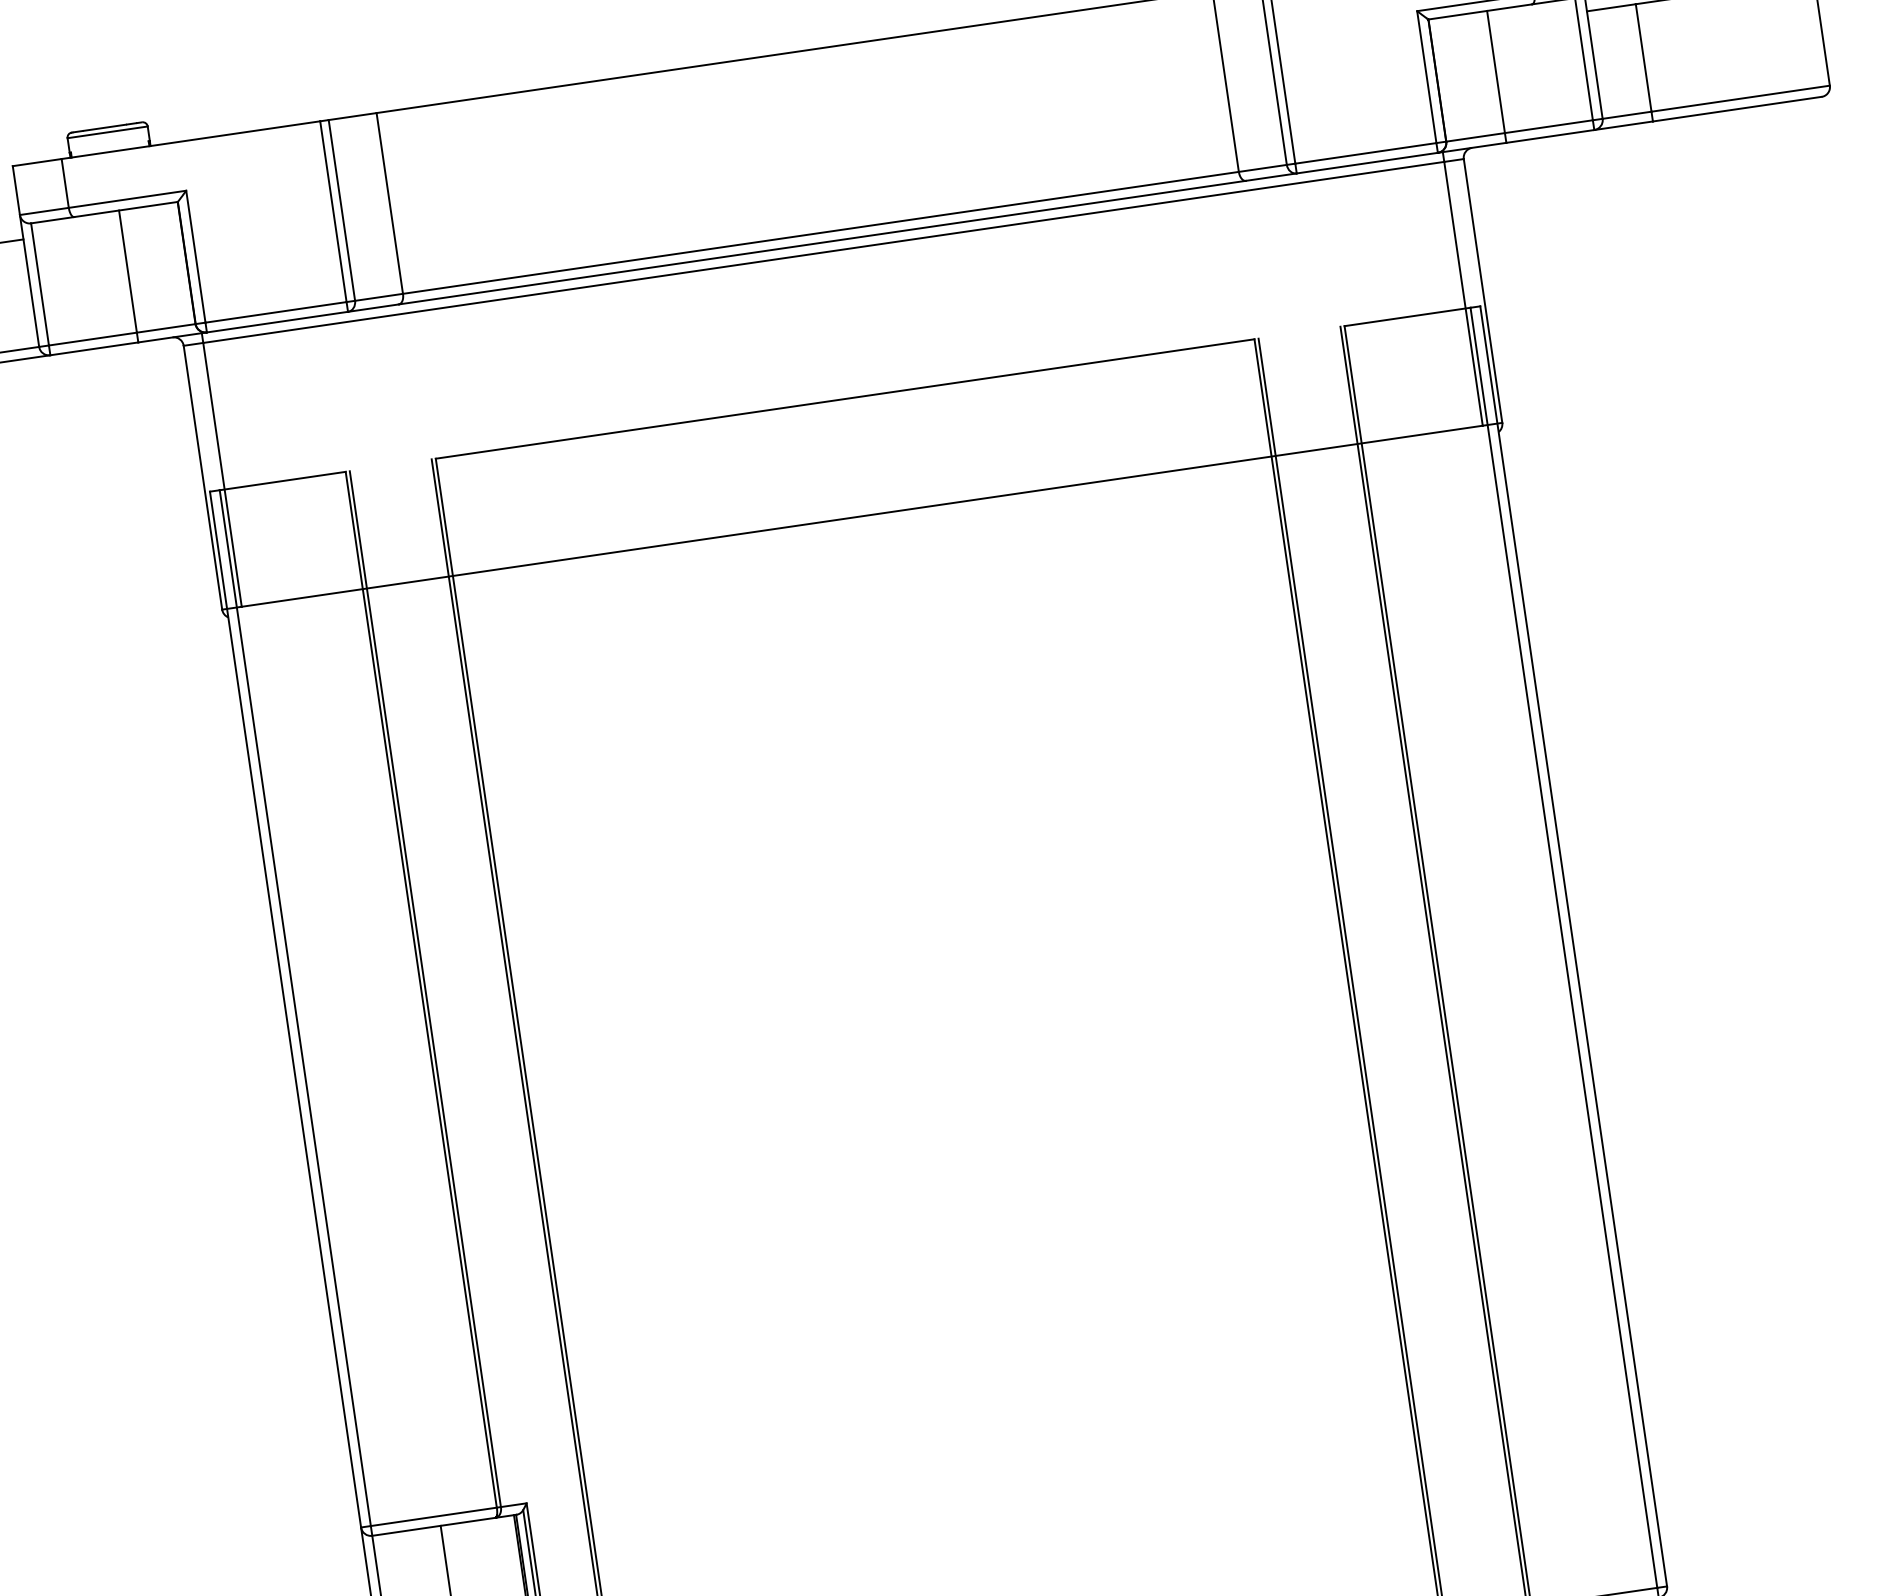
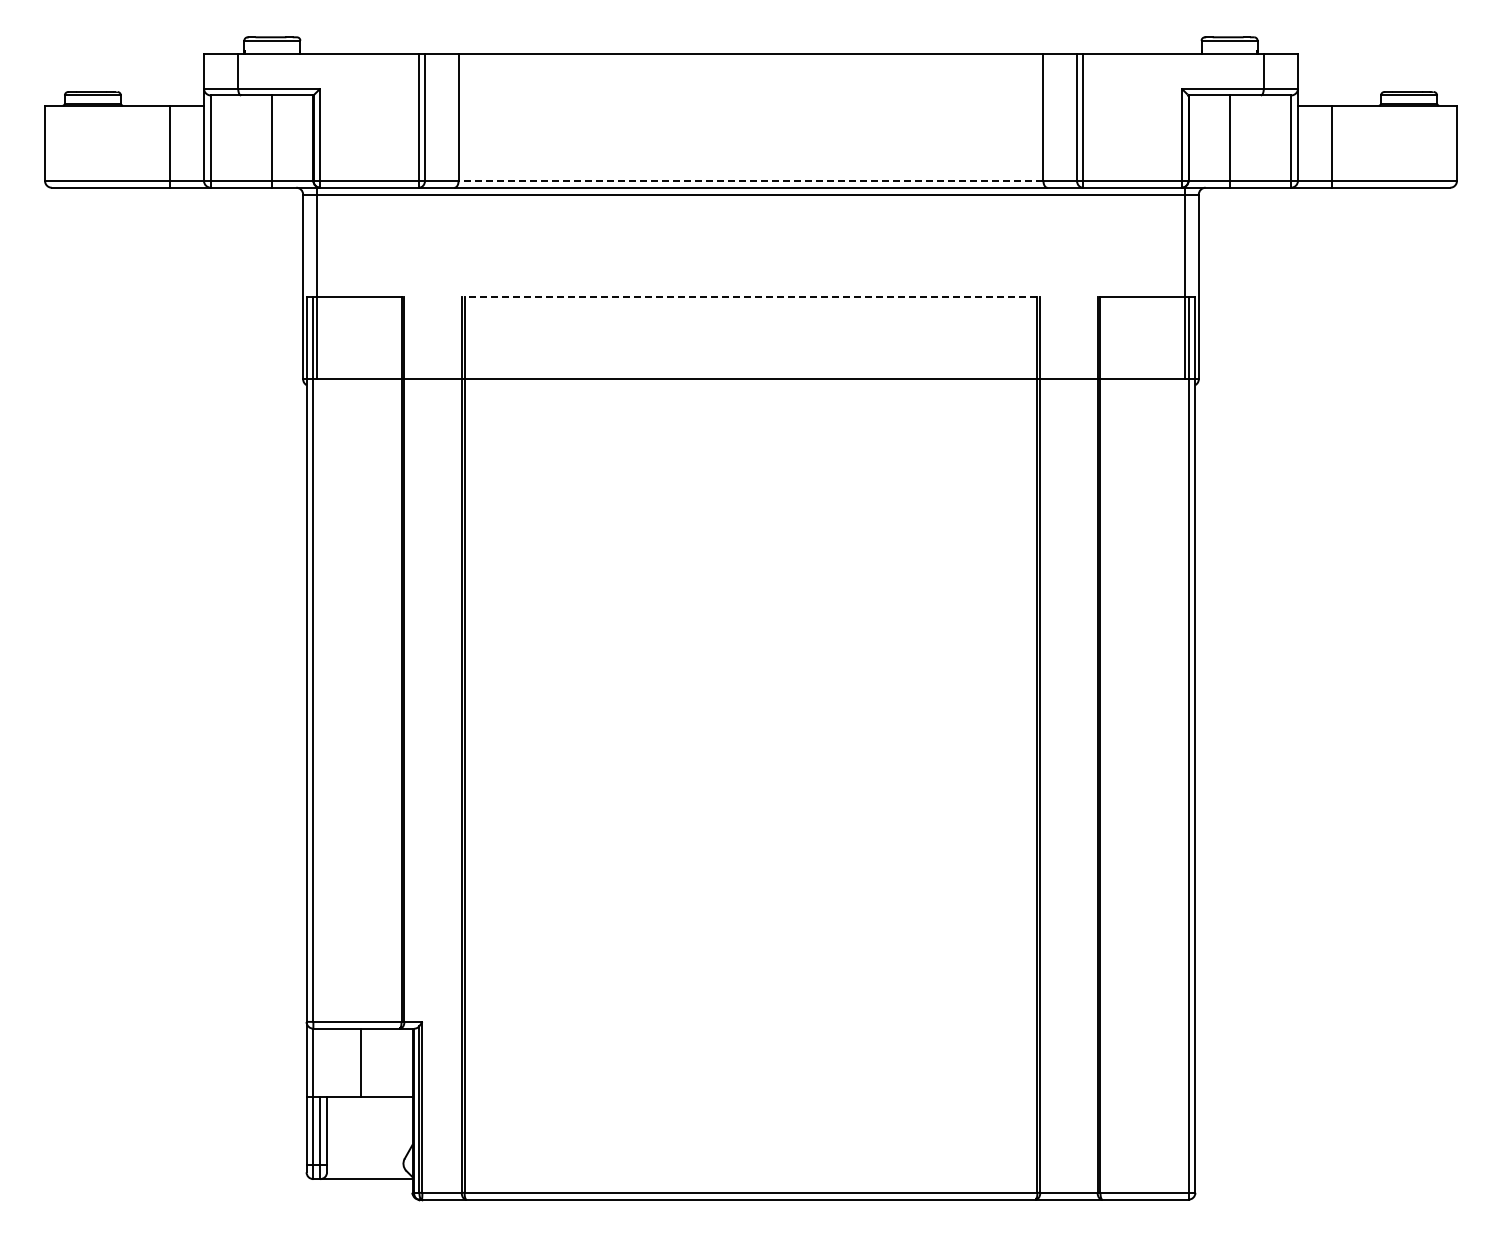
line: (820, 232) -> (750, 180), solid -> dashed
line: (844, 399) -> (750, 297), solid -> dashed

